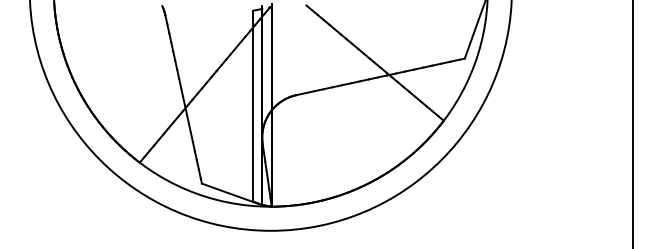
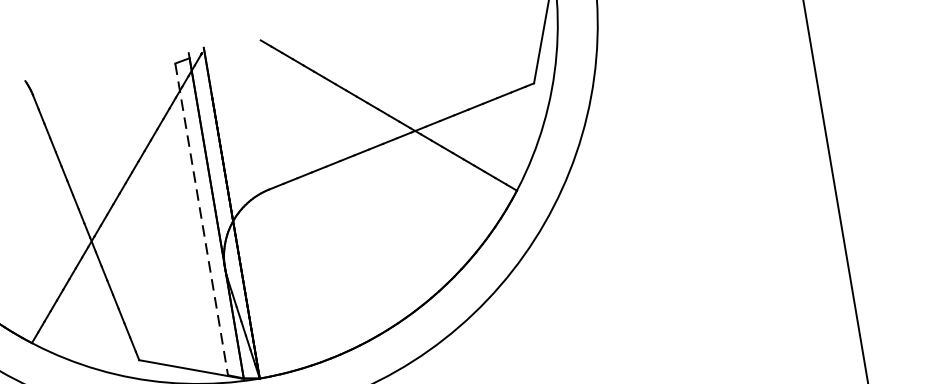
line: (253, 106) -> (202, 219), solid -> dashed

